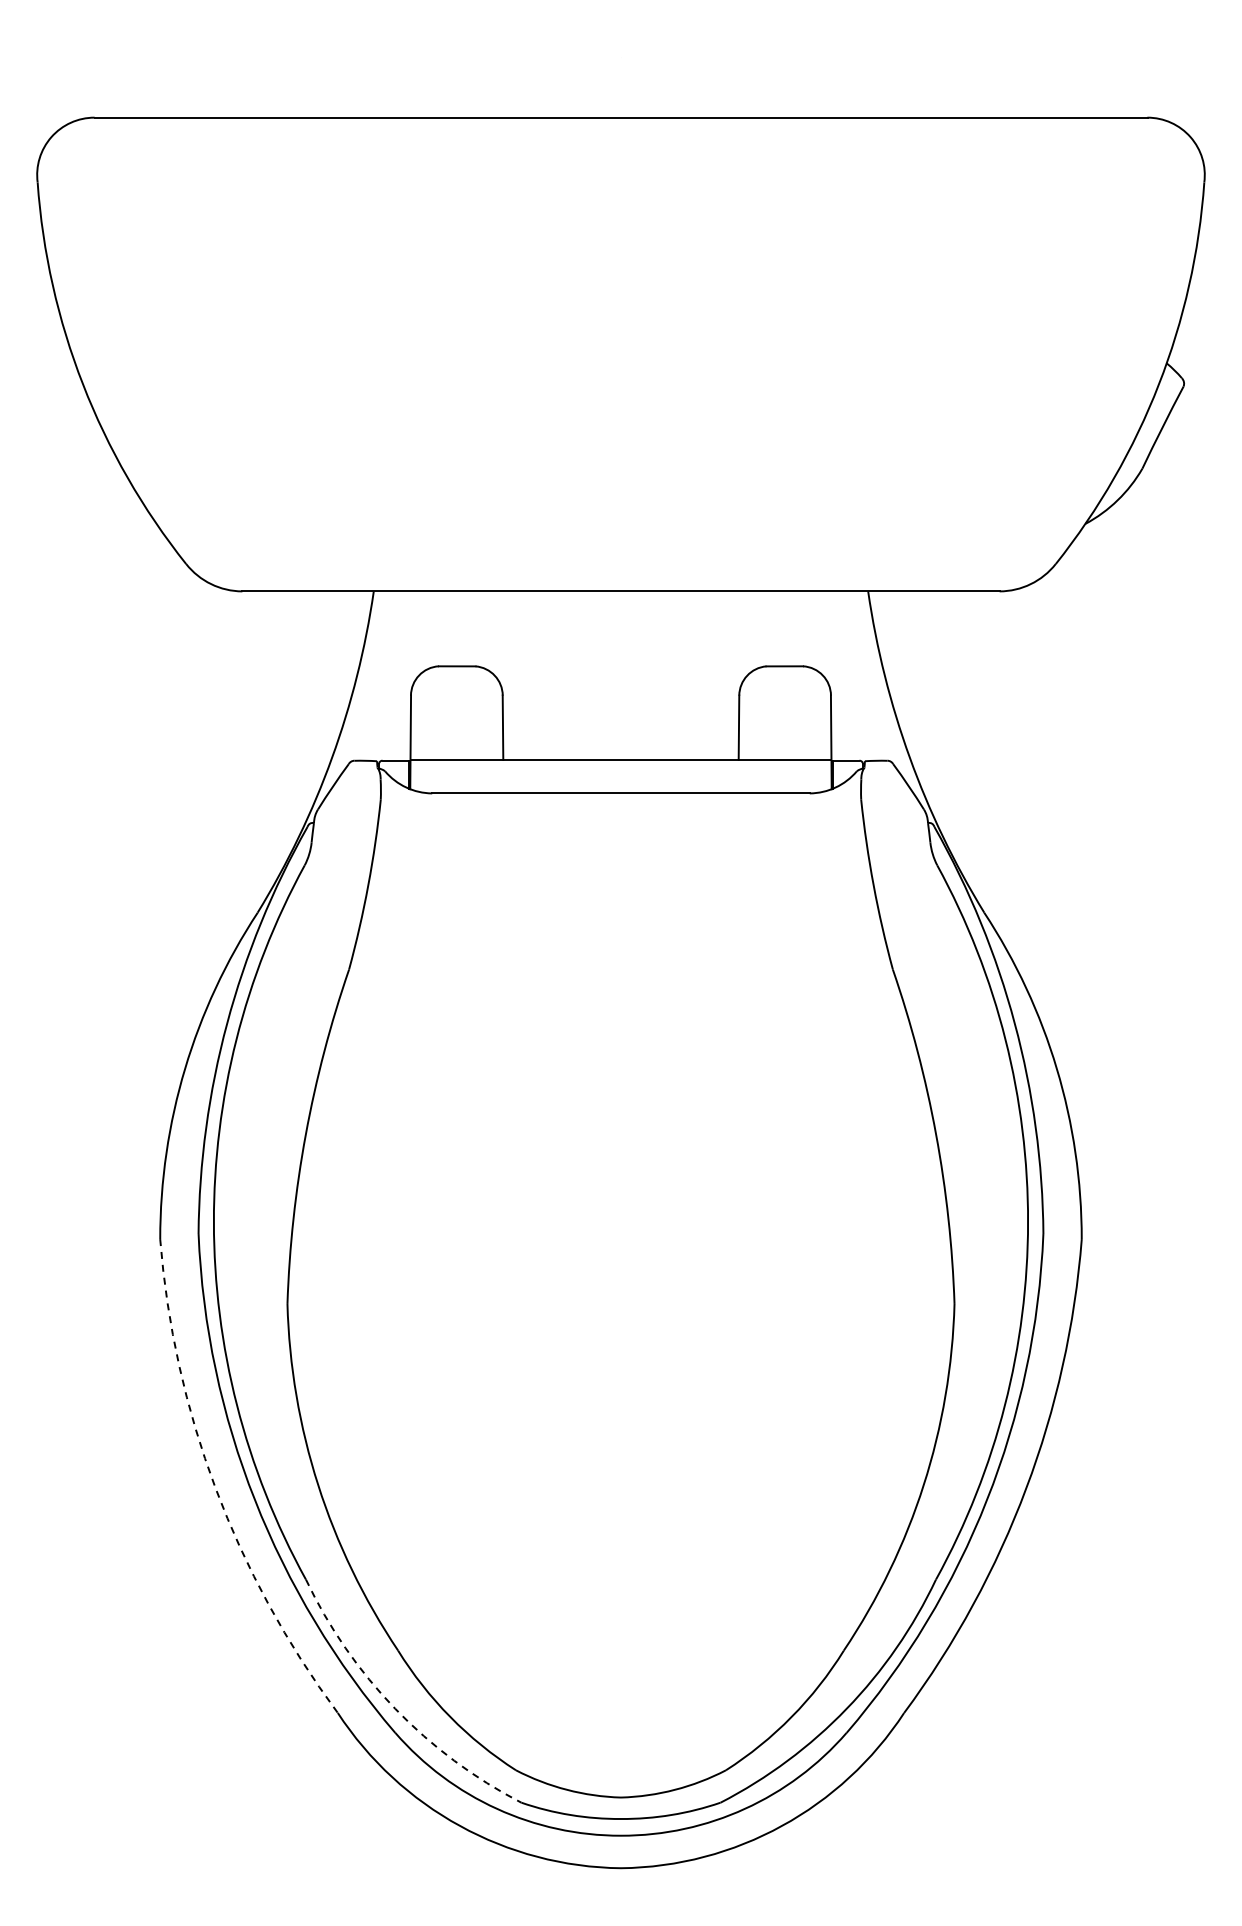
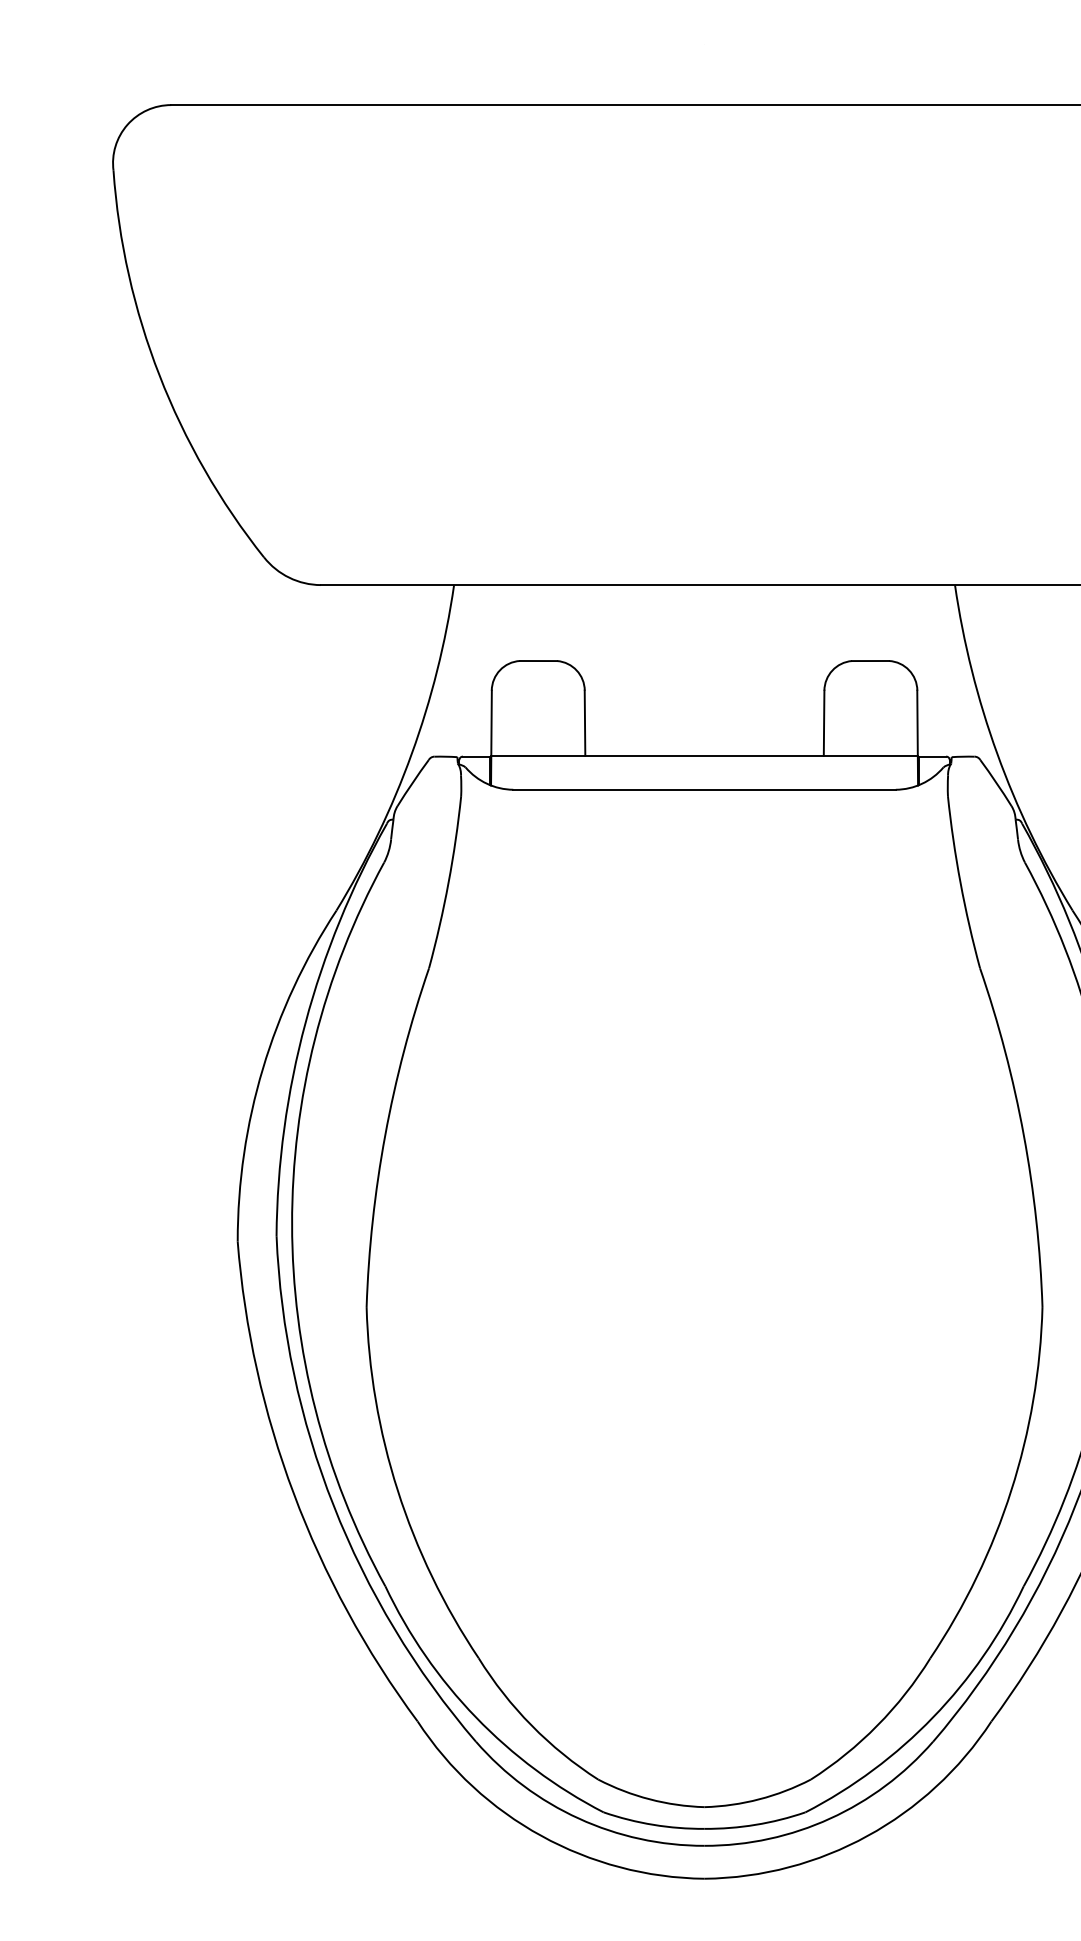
arc: (215, 1488) -> (293, 1494), dashed -> solid
arc: (395, 1708) -> (476, 1716), dashed -> solid

